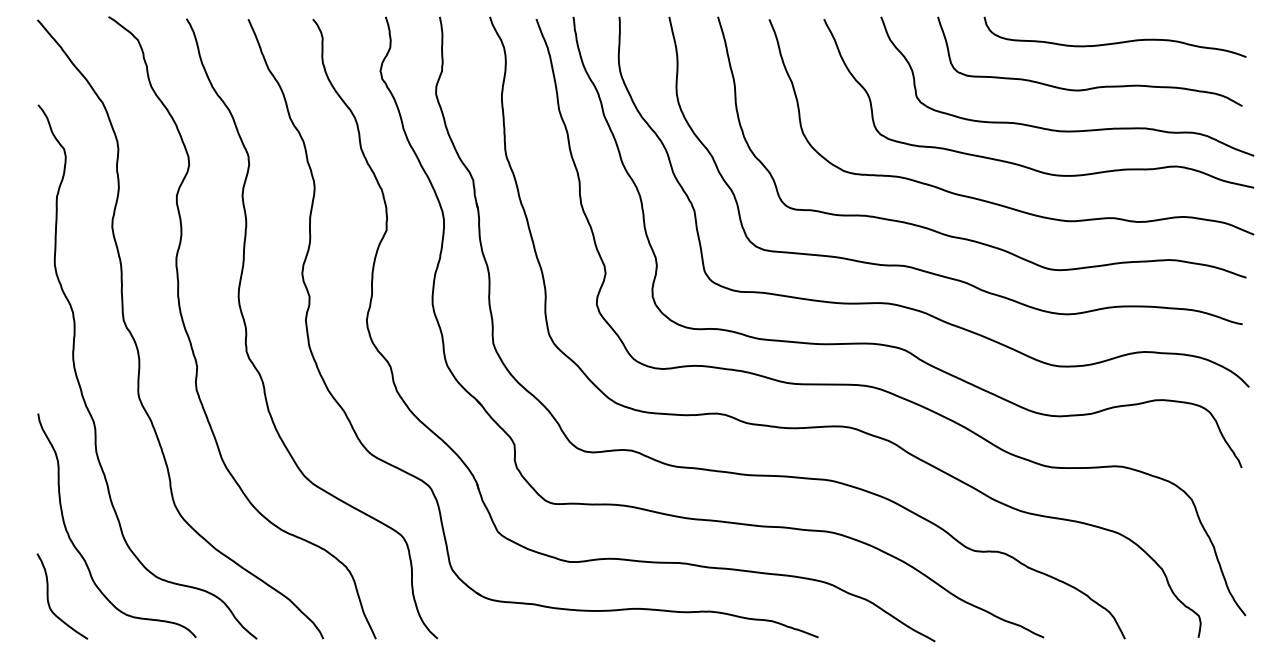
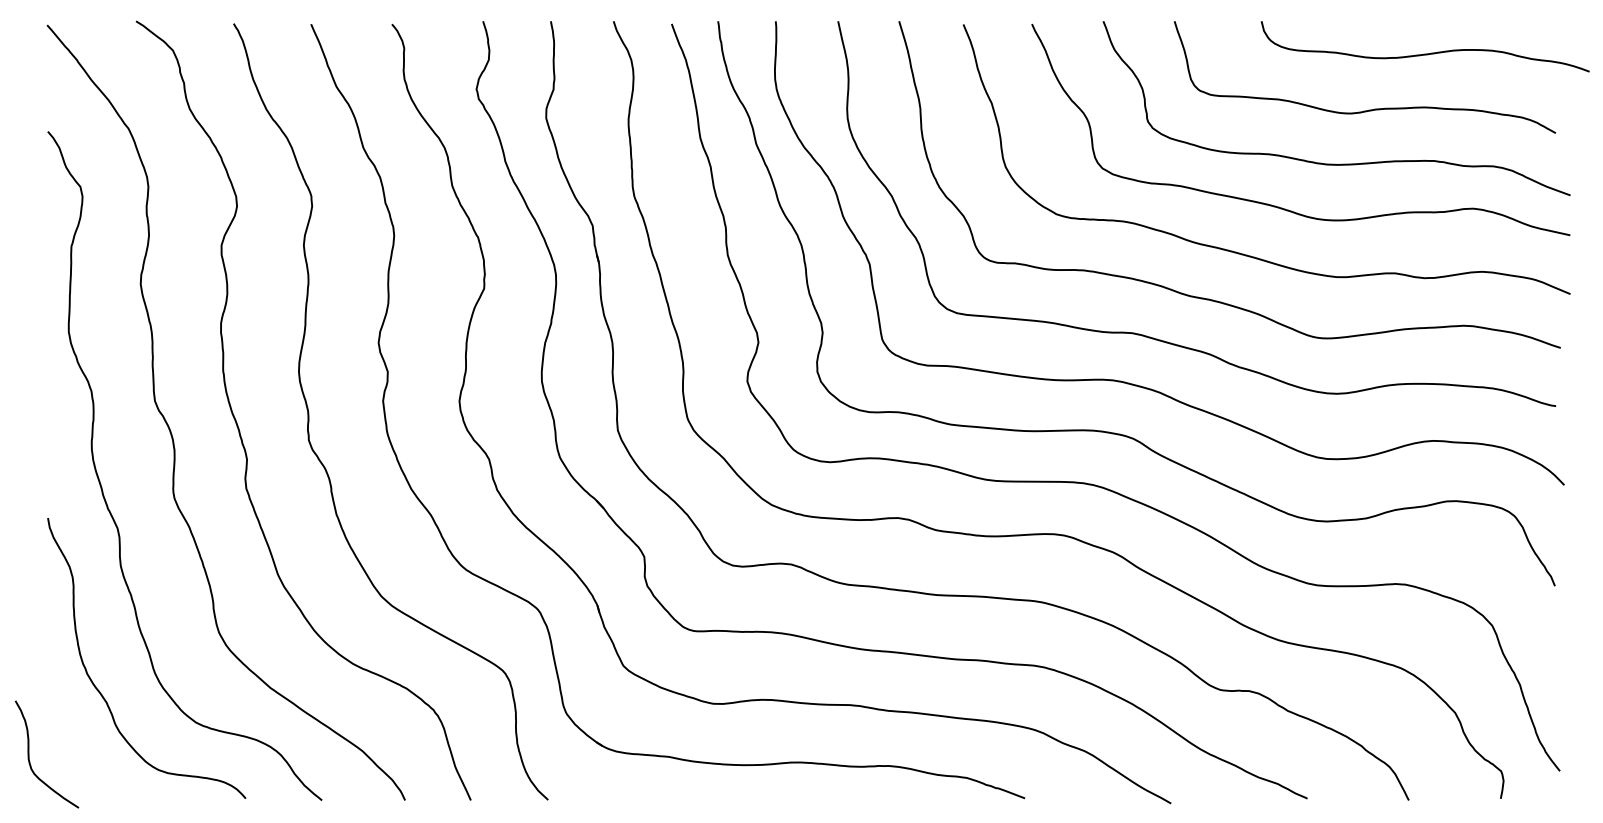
curve: (1114, 42) -> (1424, 53), moved
curve: (48, 596) -> (29, 754), moved

